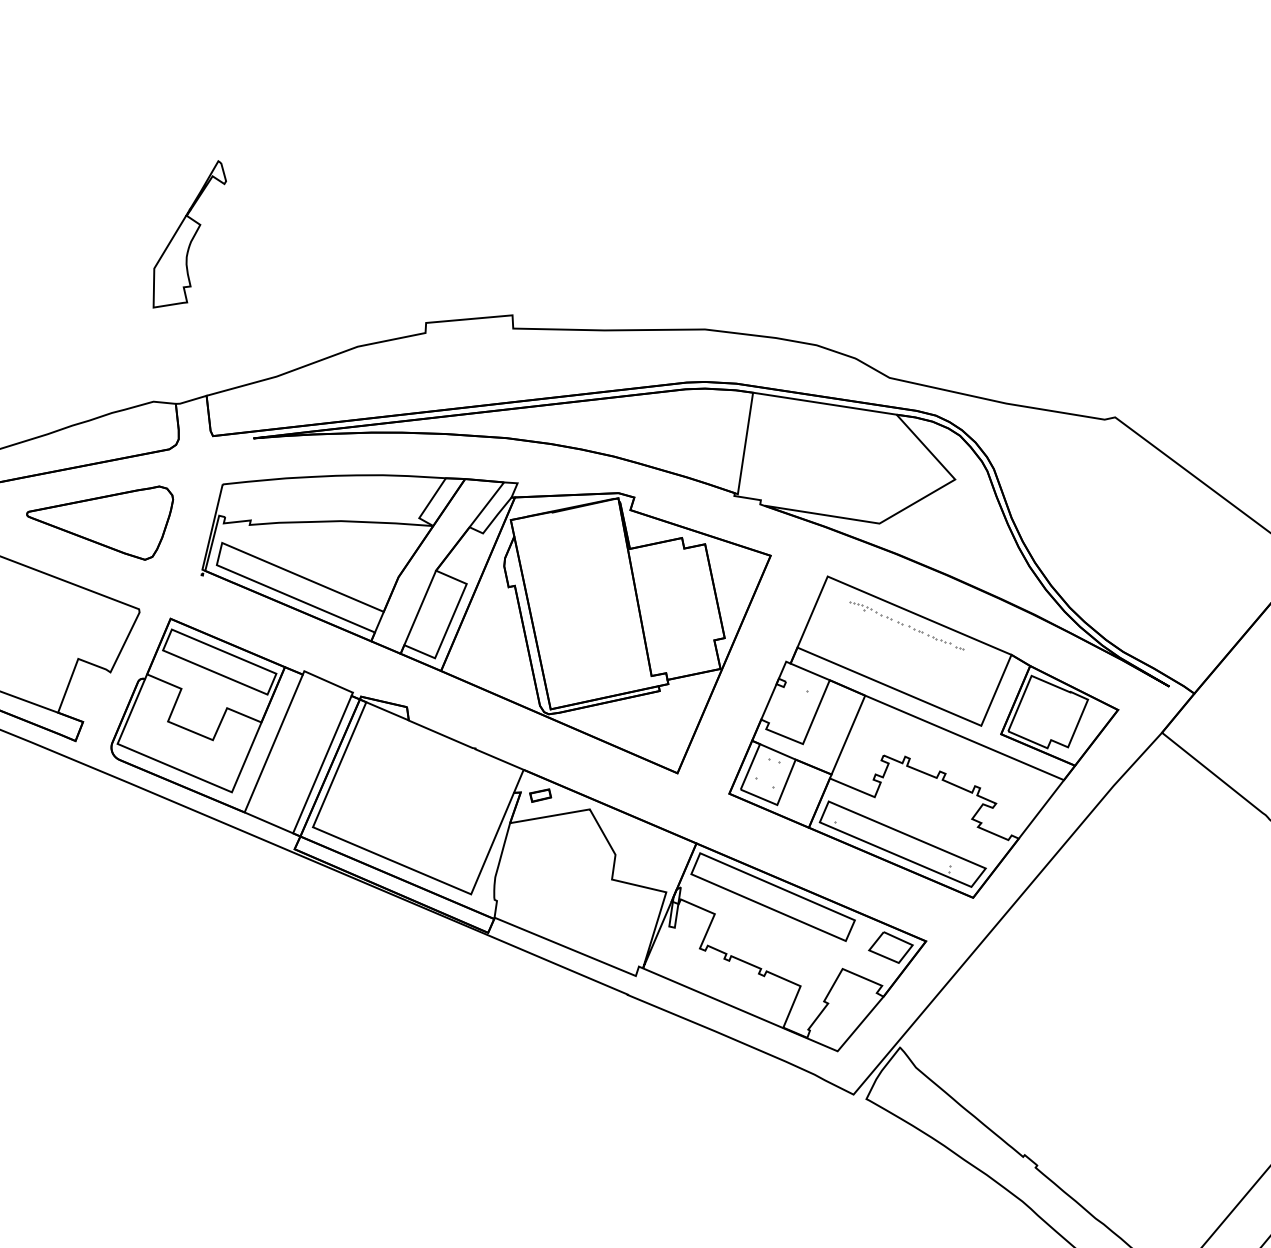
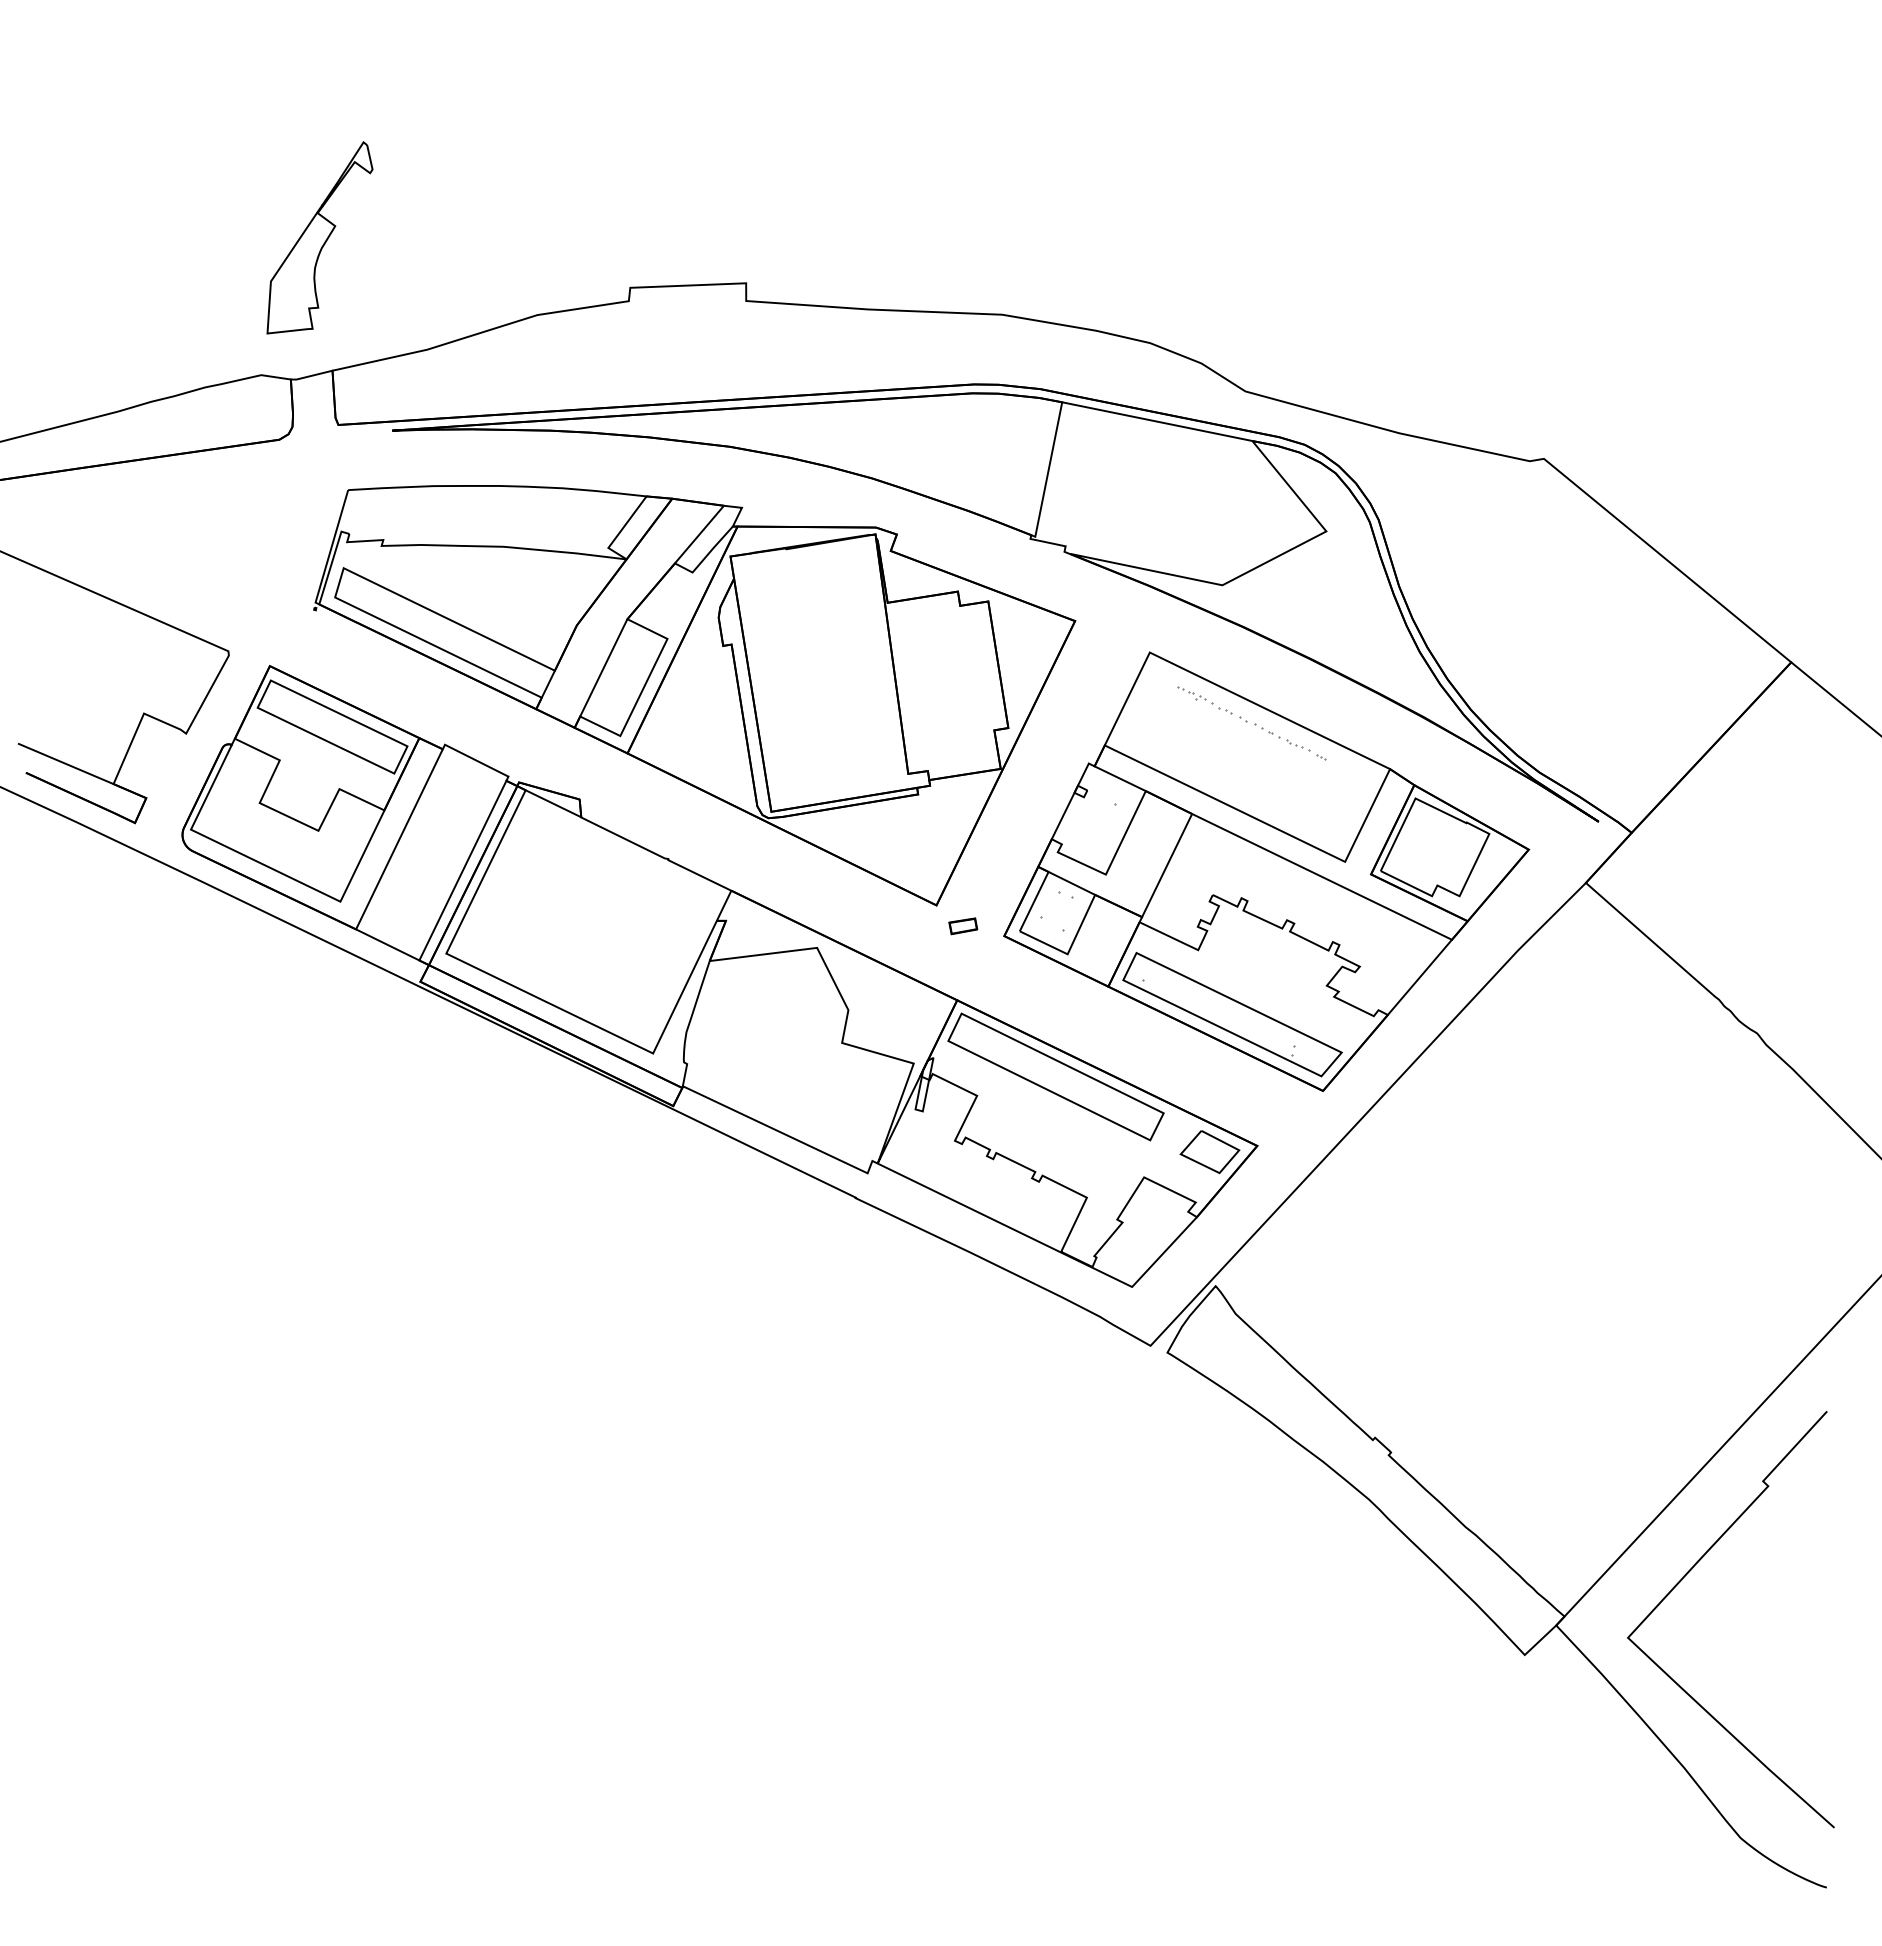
part: (188, 233) -> (319, 237), moved
part: (100, 525) -> (182, 536), removed
part: (540, 795) -> (963, 926), moved

